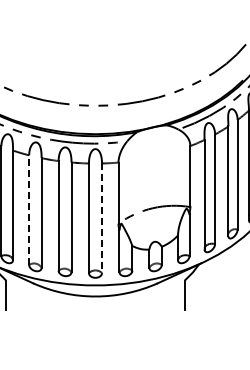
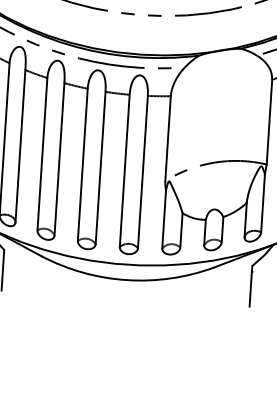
line: (29, 210) -> (42, 154), dashed -> solid
line: (102, 218) -> (143, 172), dashed -> solid

